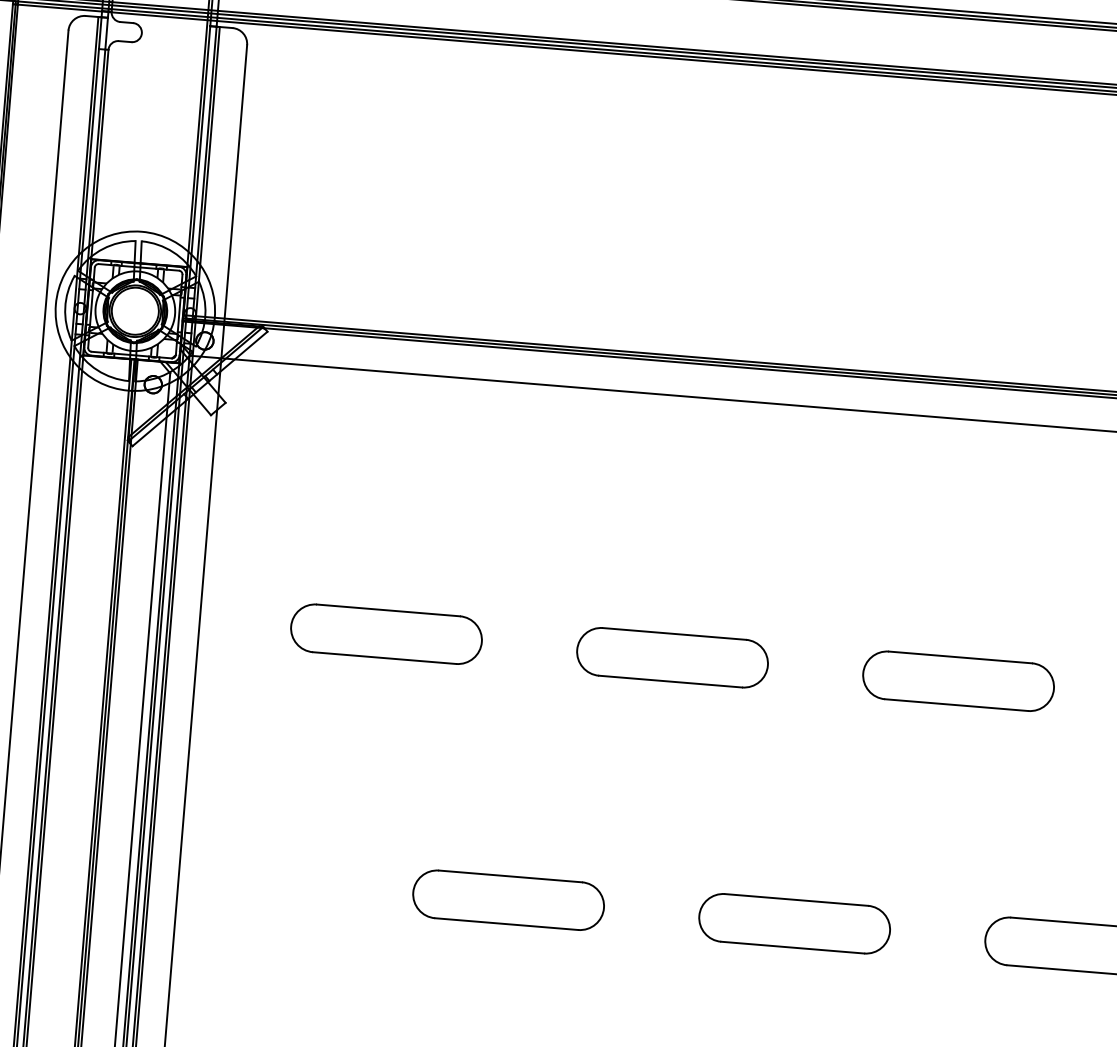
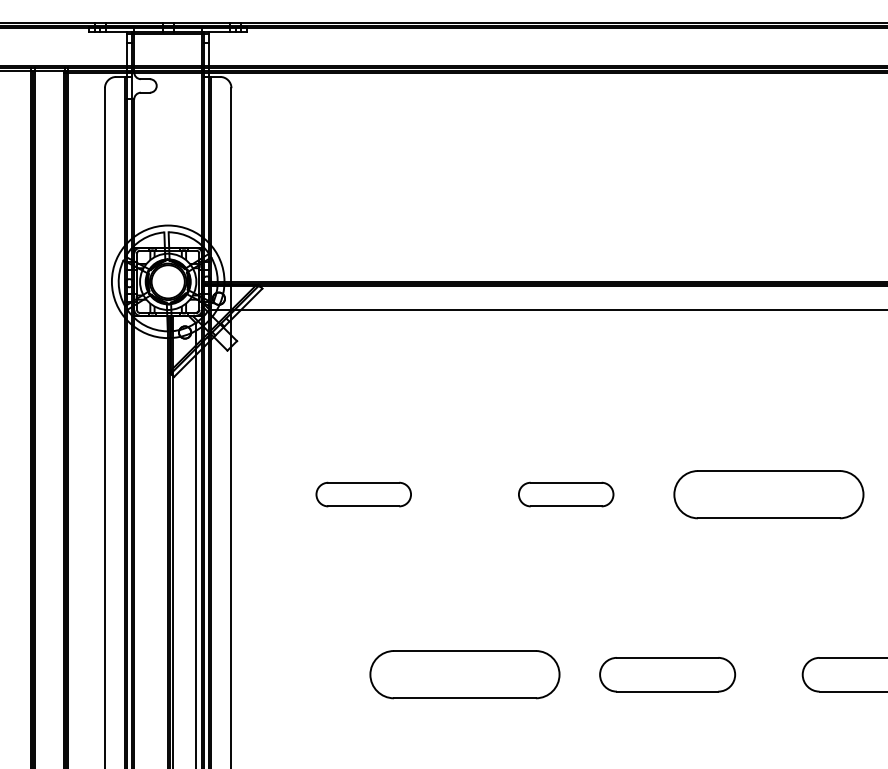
part: (386, 634) -> (363, 494), size x0.7
part: (671, 657) -> (565, 494), size x0.7
part: (957, 681) -> (768, 494), size x1.4
part: (507, 899) -> (464, 674), size x1.4

